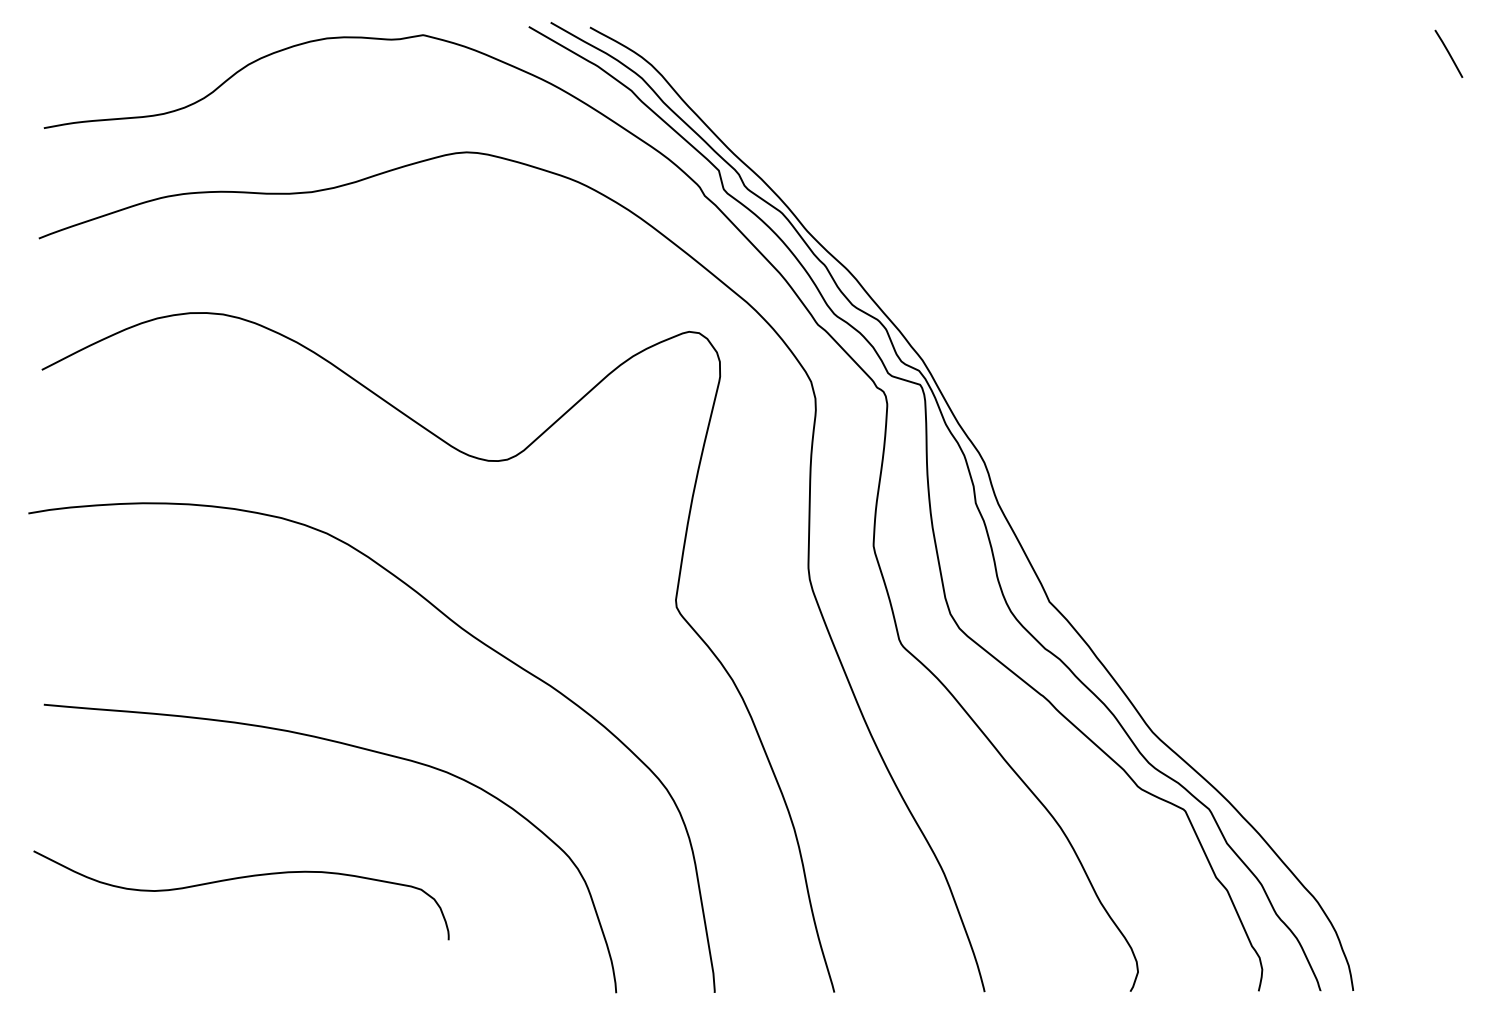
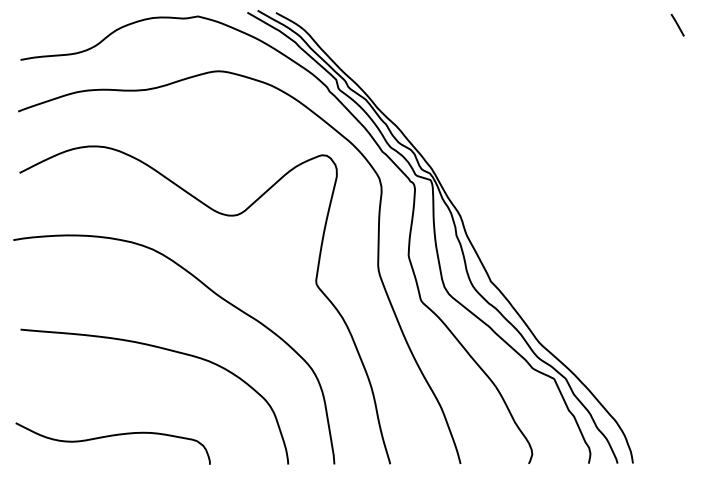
curve: (240, 879) -> (112, 436), moved

